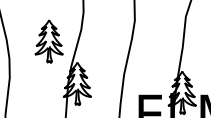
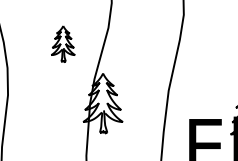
part: (48, 41) -> (62, 44), size x0.6

